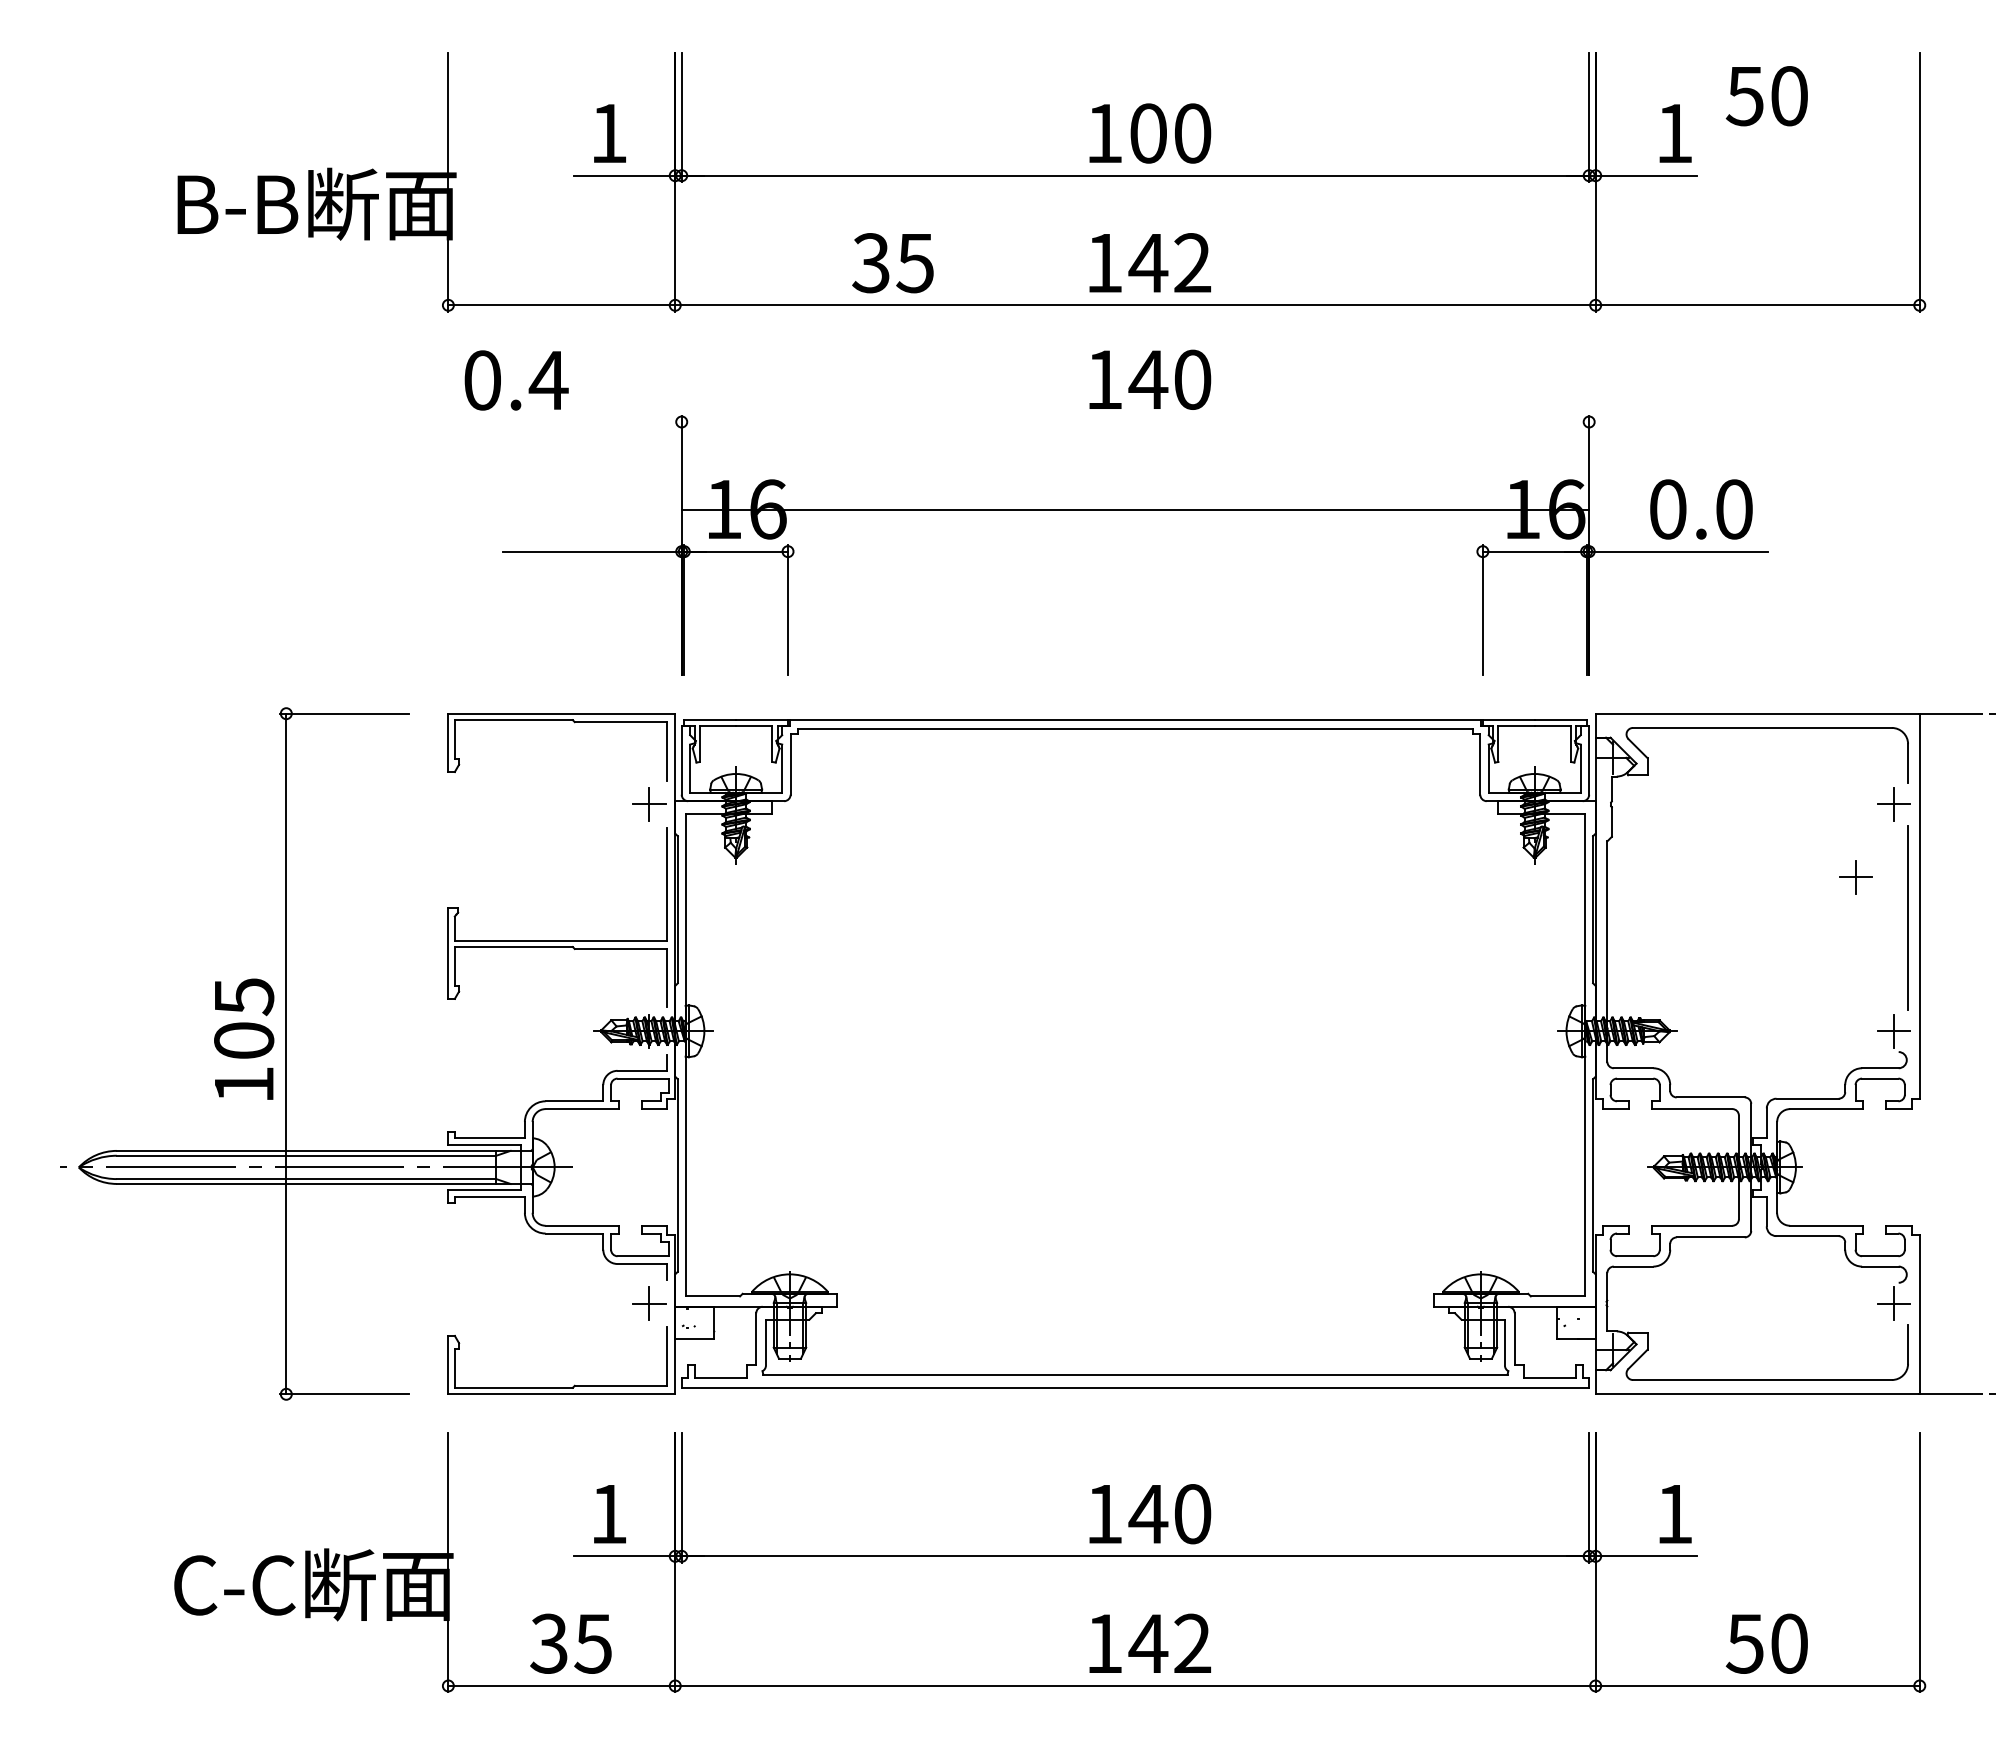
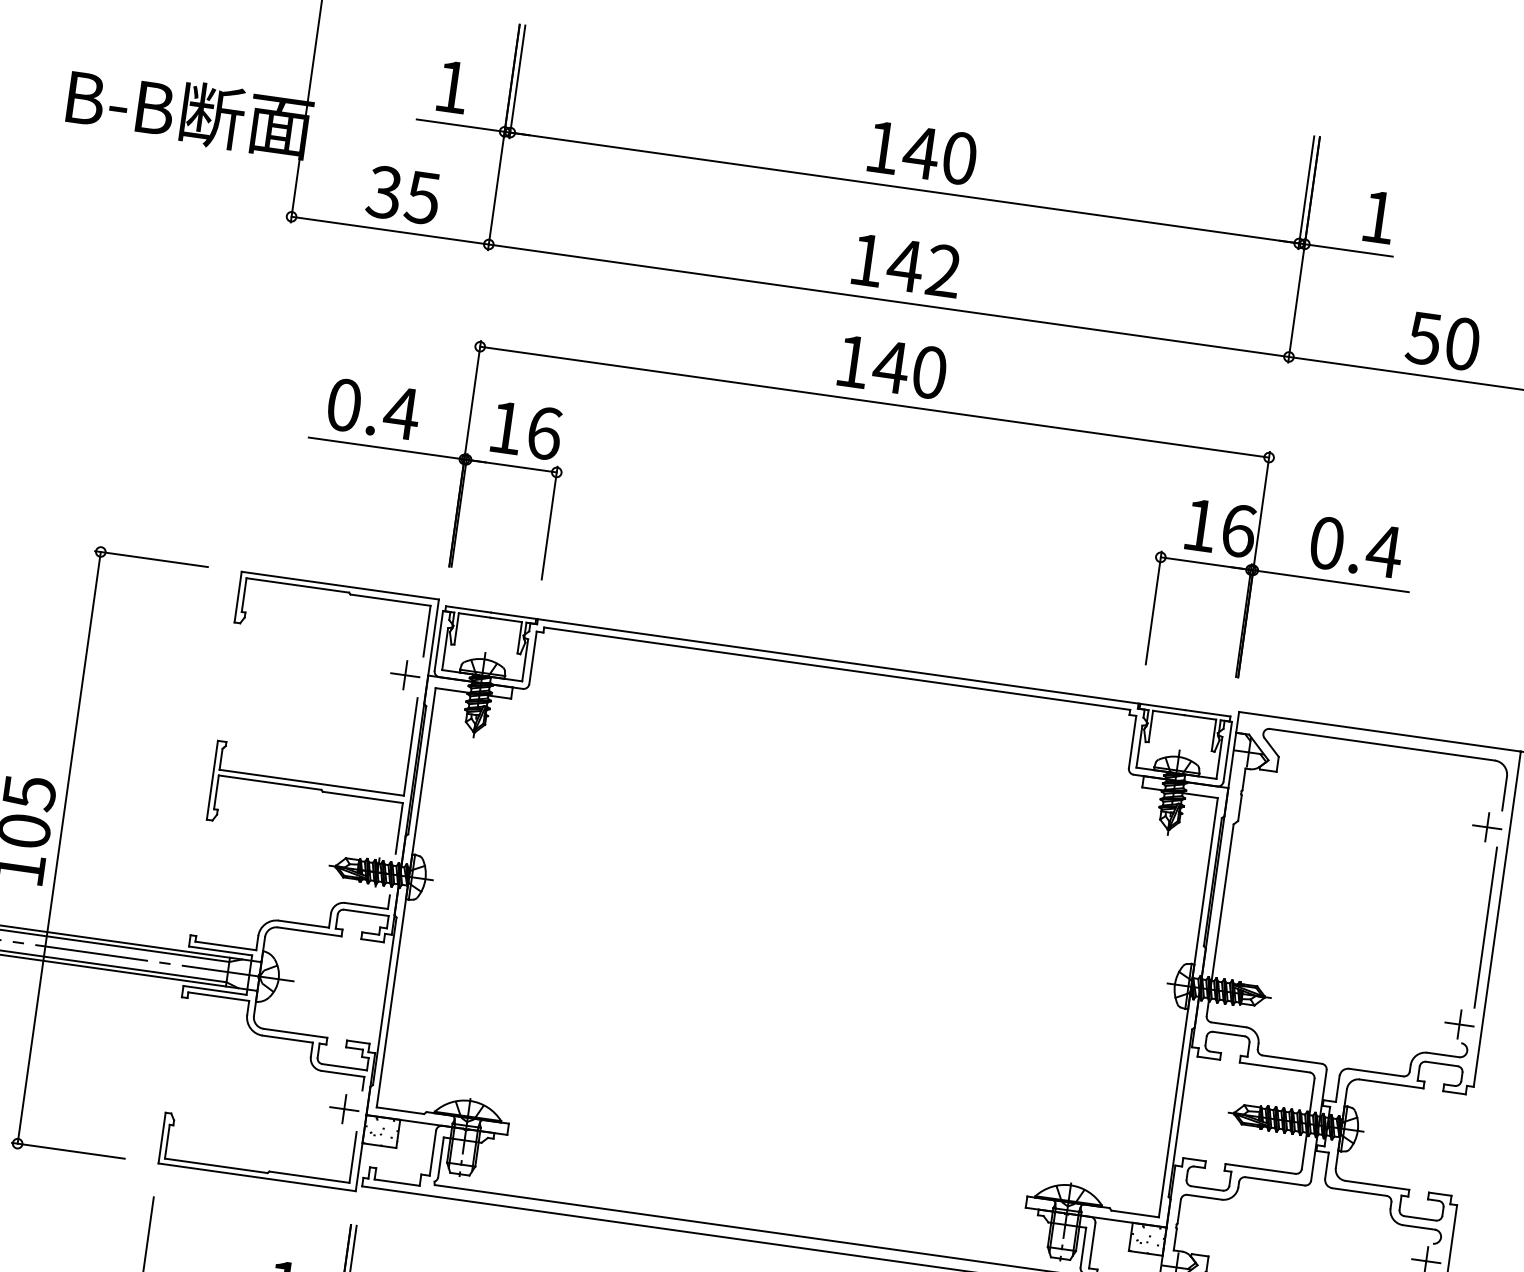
text: (1766, 96) -> (1442, 341), moved
text: (1148, 133) -> (921, 152), 100 -> 140
text: (892, 263) -> (402, 195), moved
text: (516, 380) -> (373, 409), moved
text: (1734, 509) -> (1384, 551), 0.0 -> 0.4
line: (1135, 510) -> (874, 402), moved
part: (1855, 877) -> (1444, 886), removed

